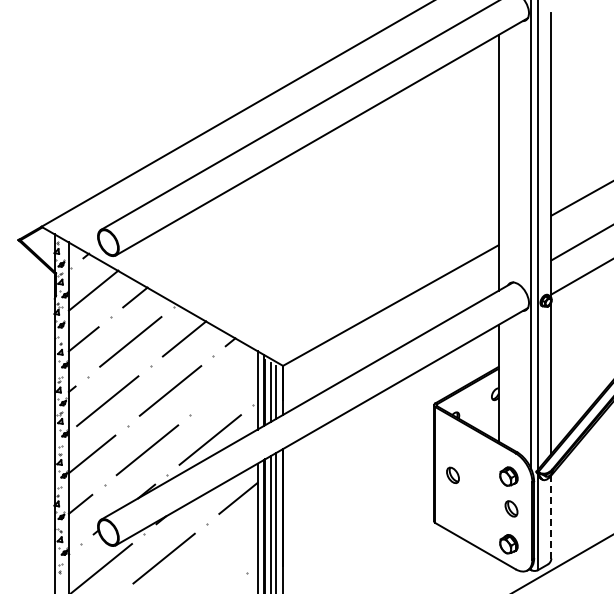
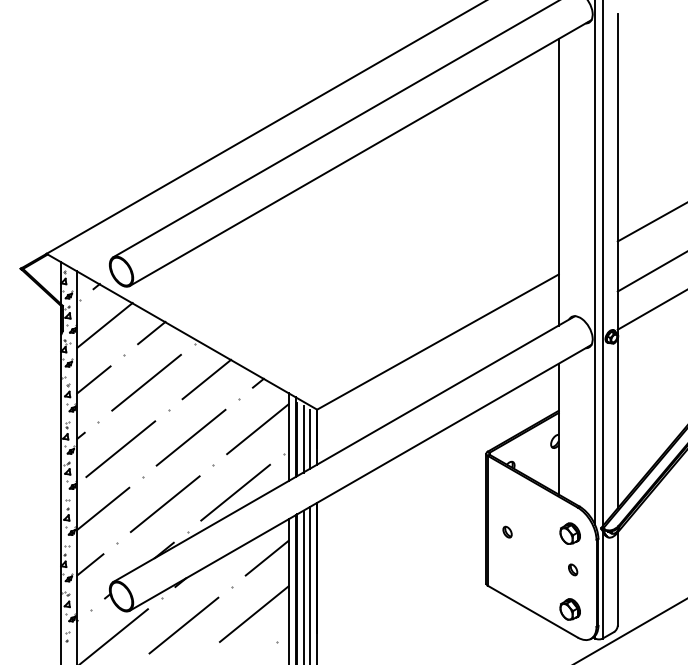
line: (229, 383) -> (257, 429), added
part: (452, 474) -> (507, 531), size x0.62
part: (511, 508) -> (573, 569), size x0.62
line: (551, 517) -> (617, 579), dashed -> solid
line: (226, 548) -> (253, 614), added

